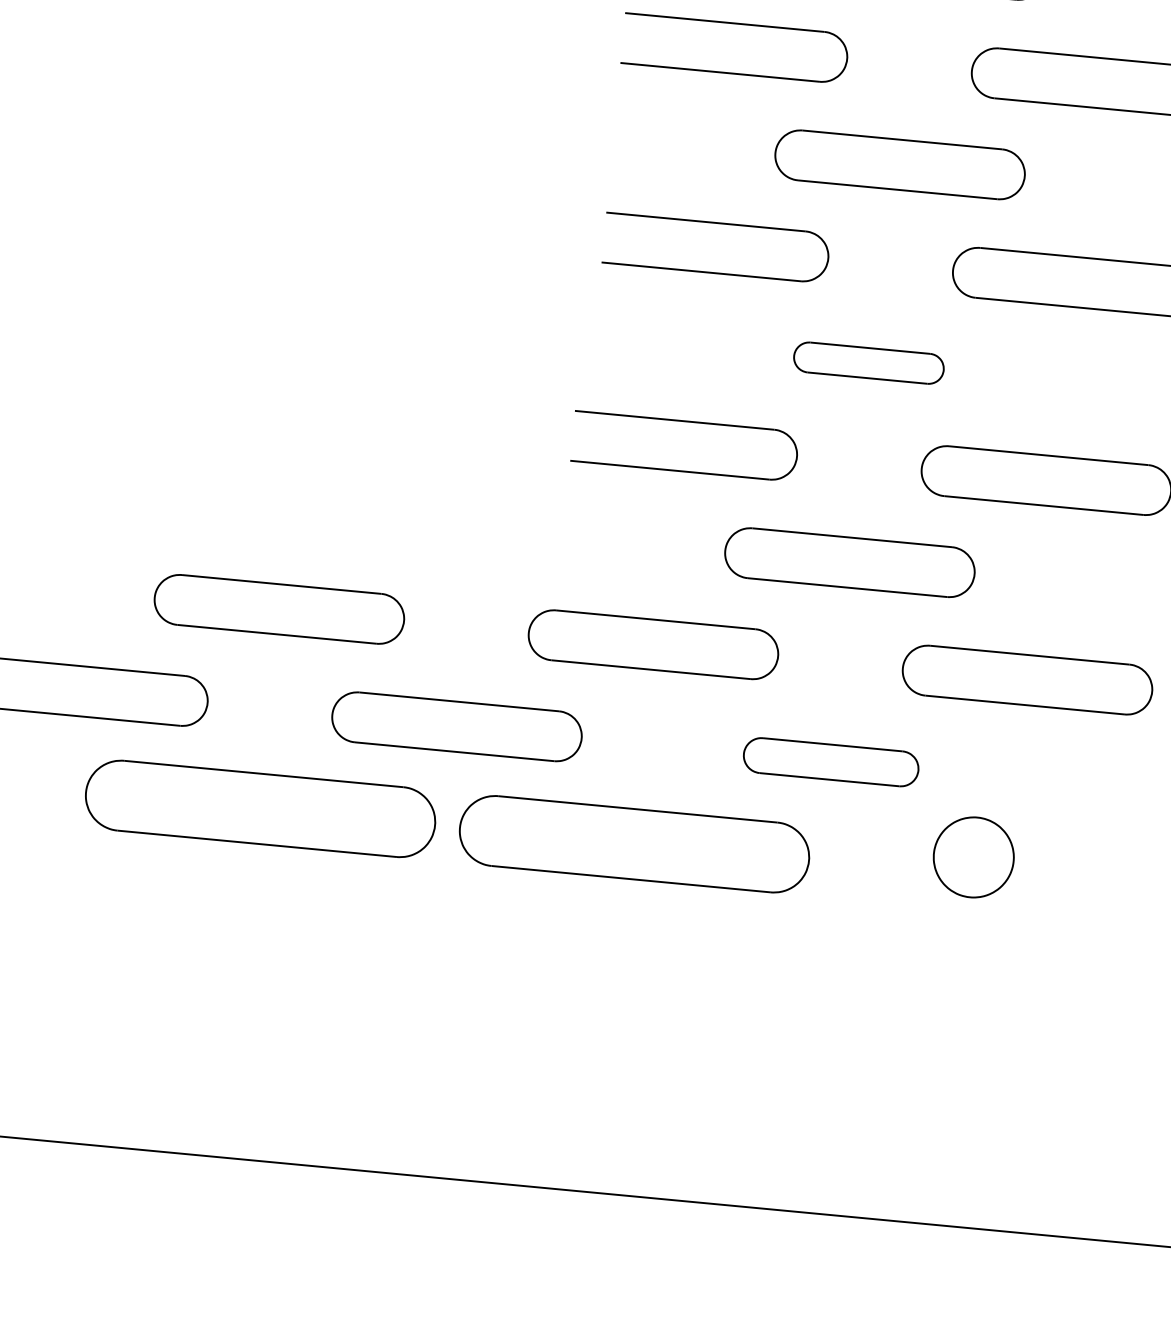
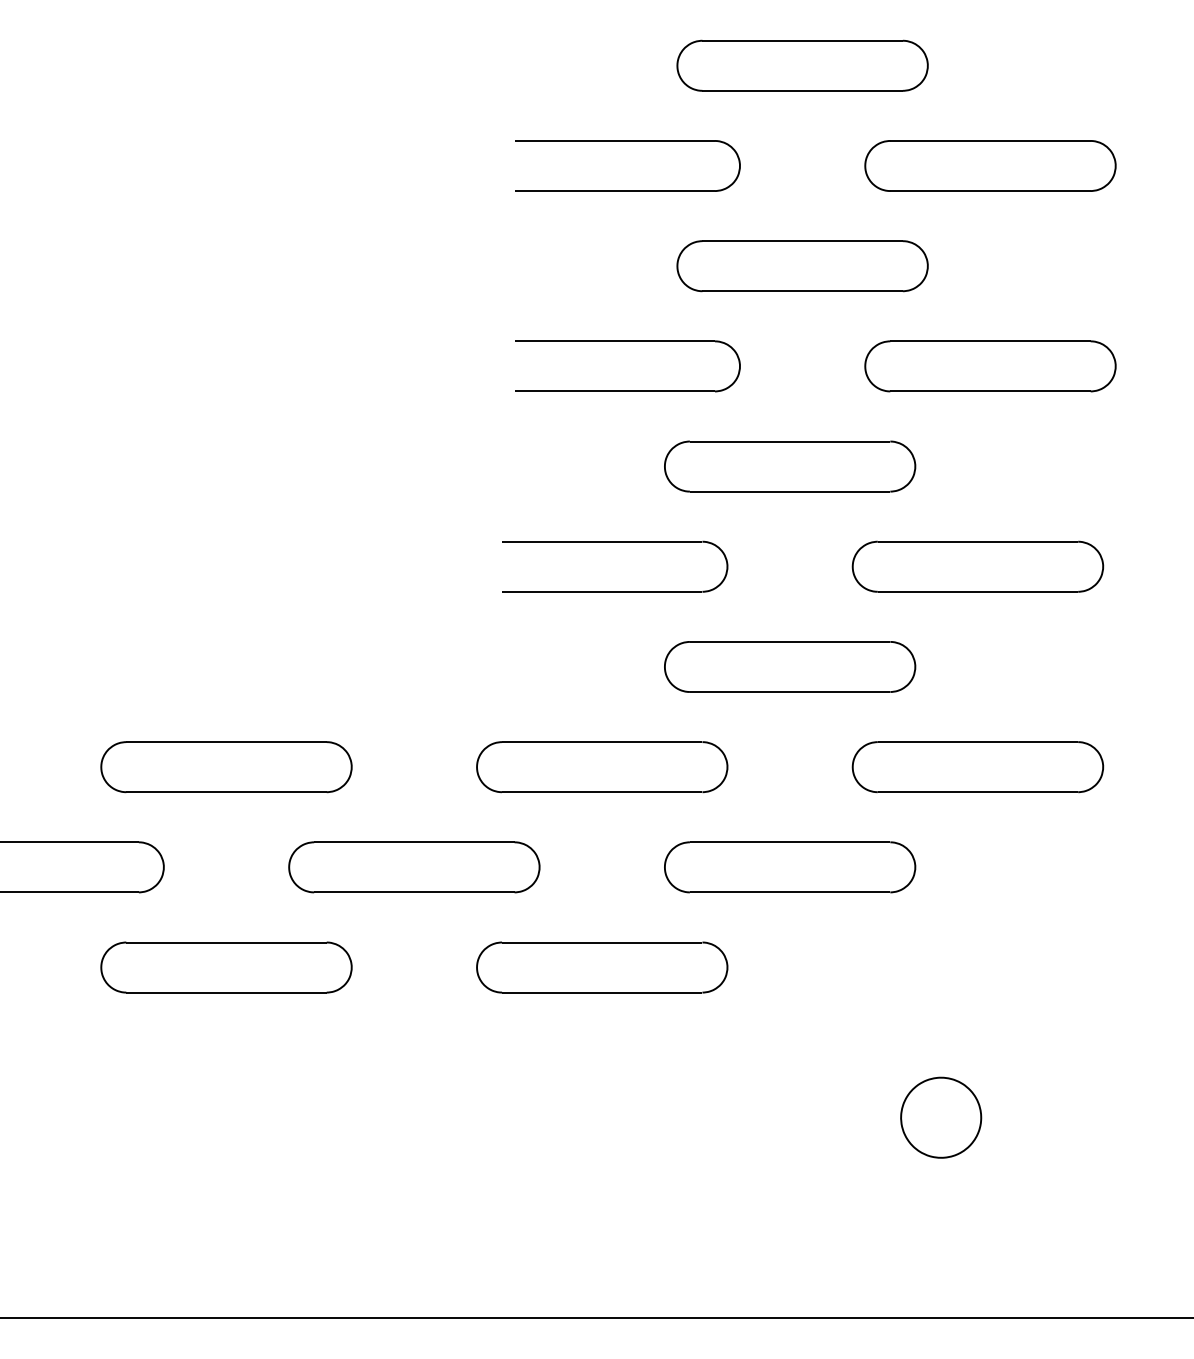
part: (869, 363) -> (790, 466), size x1.67
part: (831, 762) -> (790, 867), size x1.43
part: (260, 808) -> (226, 967), size x0.71
part: (634, 844) -> (602, 967), size x0.71
part: (974, 857) -> (941, 1117), moved

